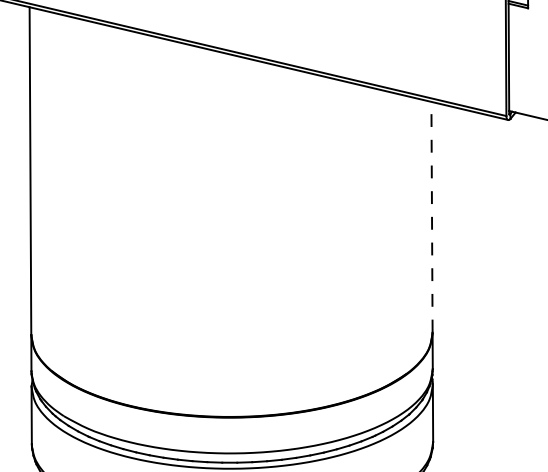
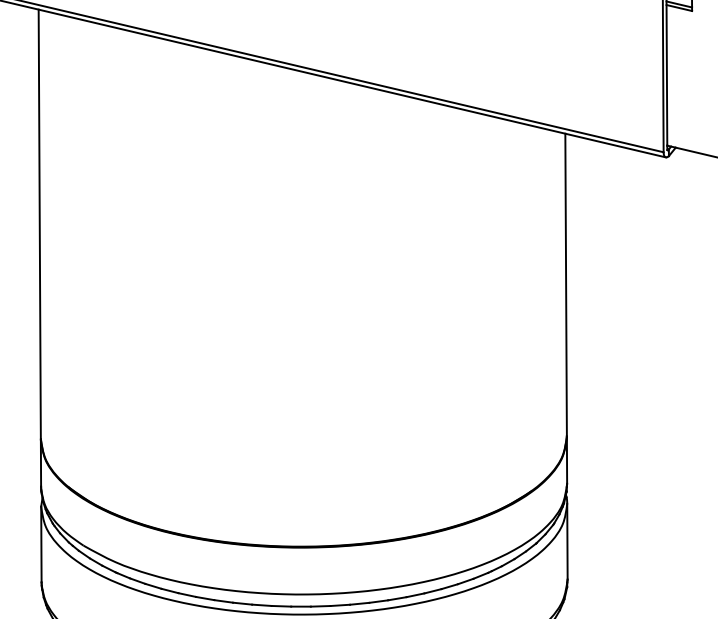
line: (432, 216) -> (566, 284), dashed -> solid

